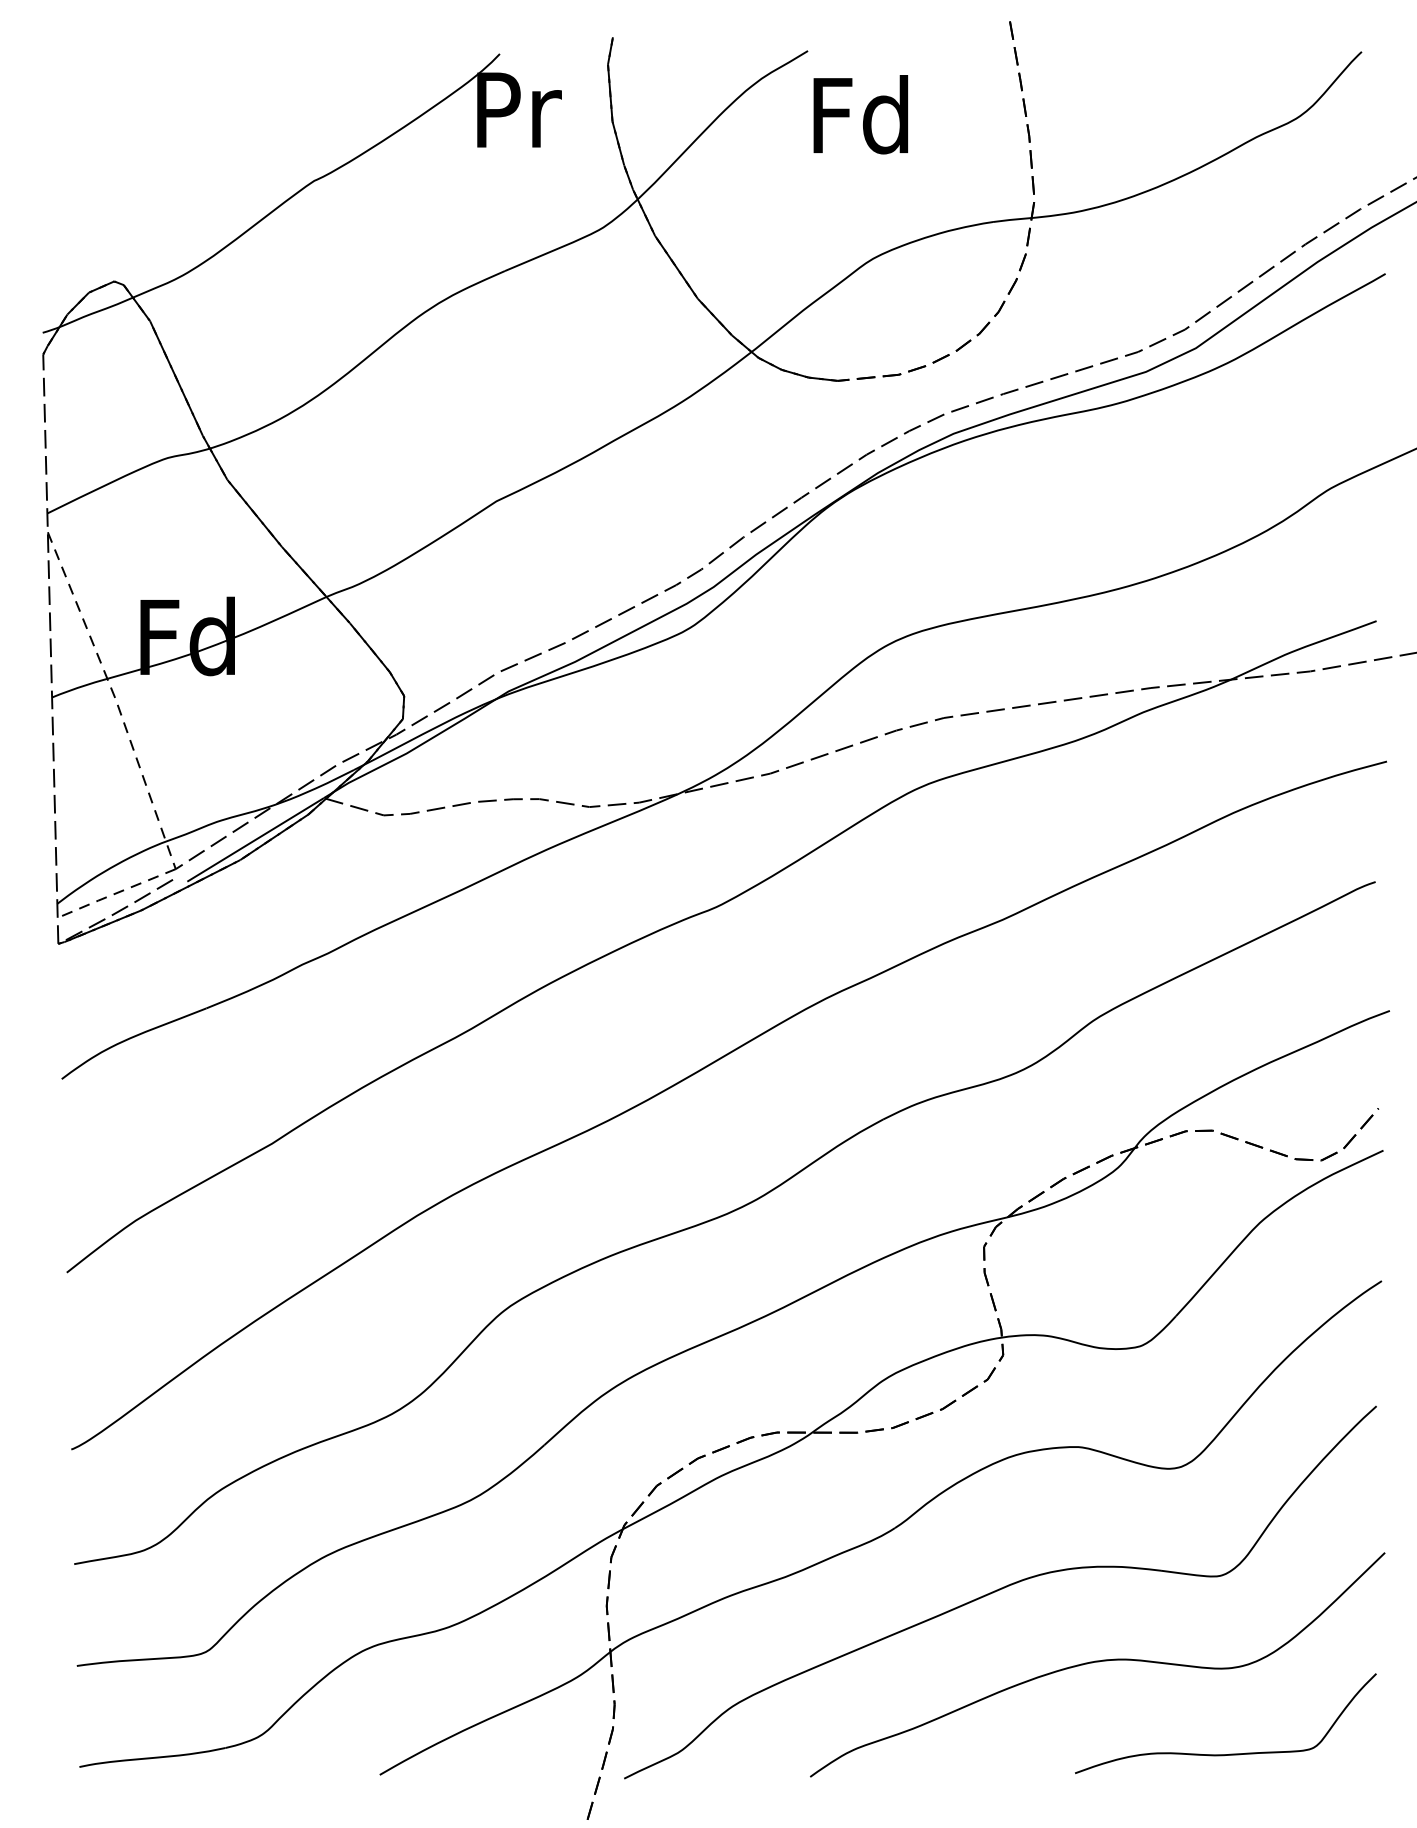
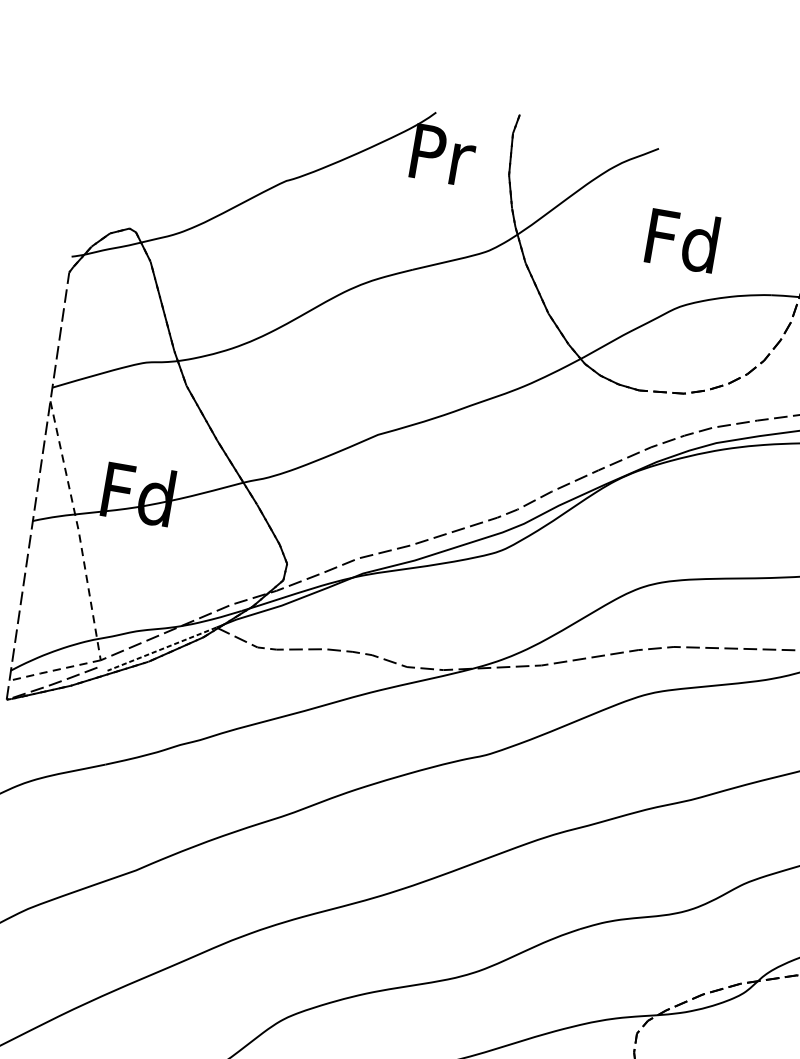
text: (860, 114) -> (682, 240), moved
line: (255, 839) -> (162, 648), solid -> dashed

